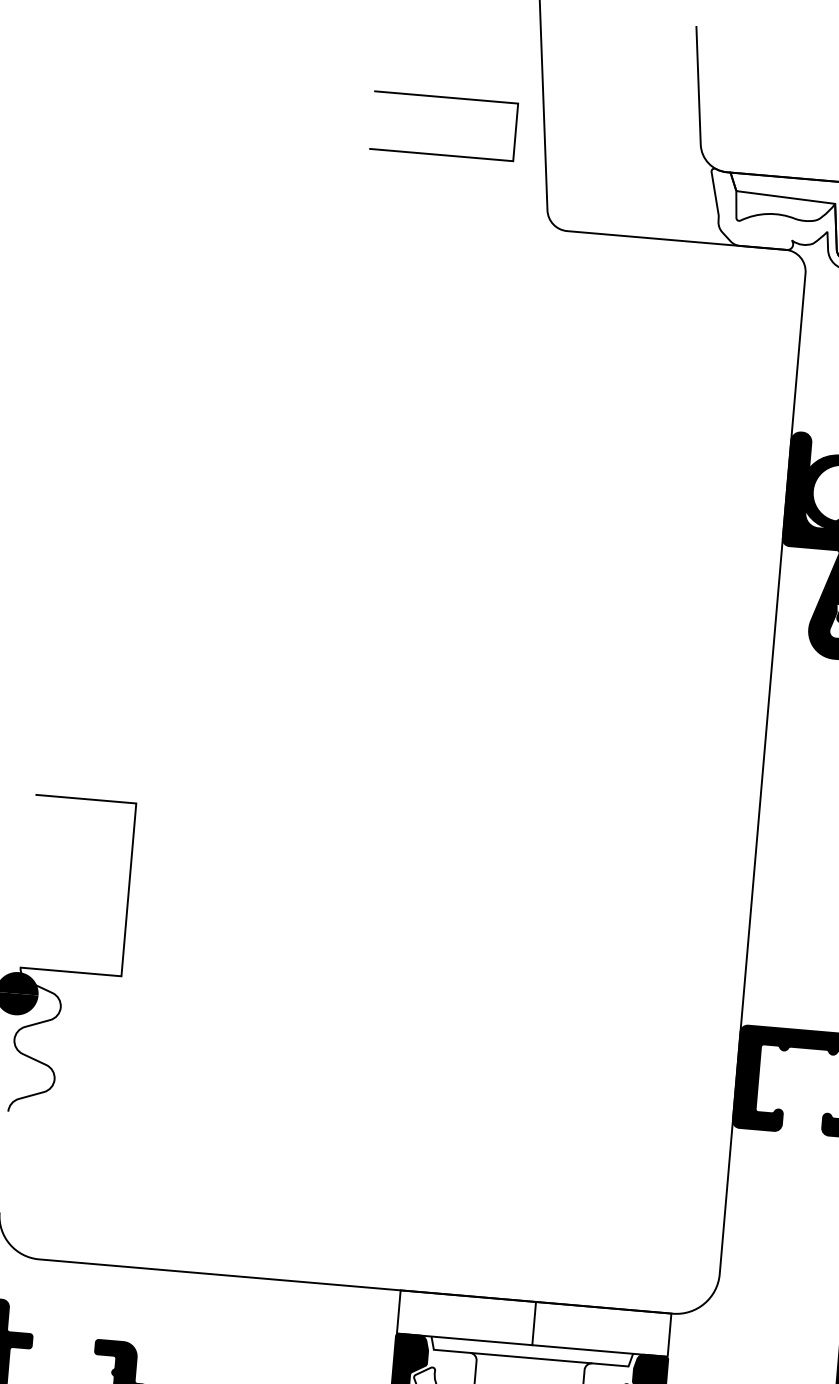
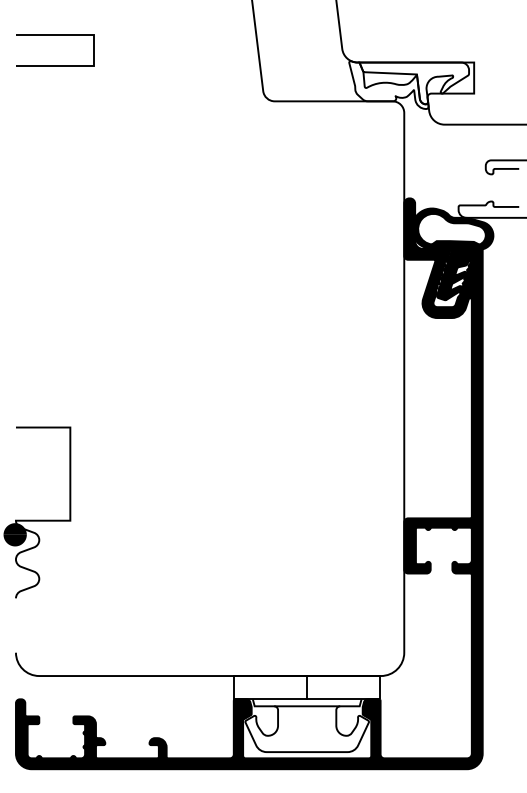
line: (447, 97) -> (55, 35), moved

